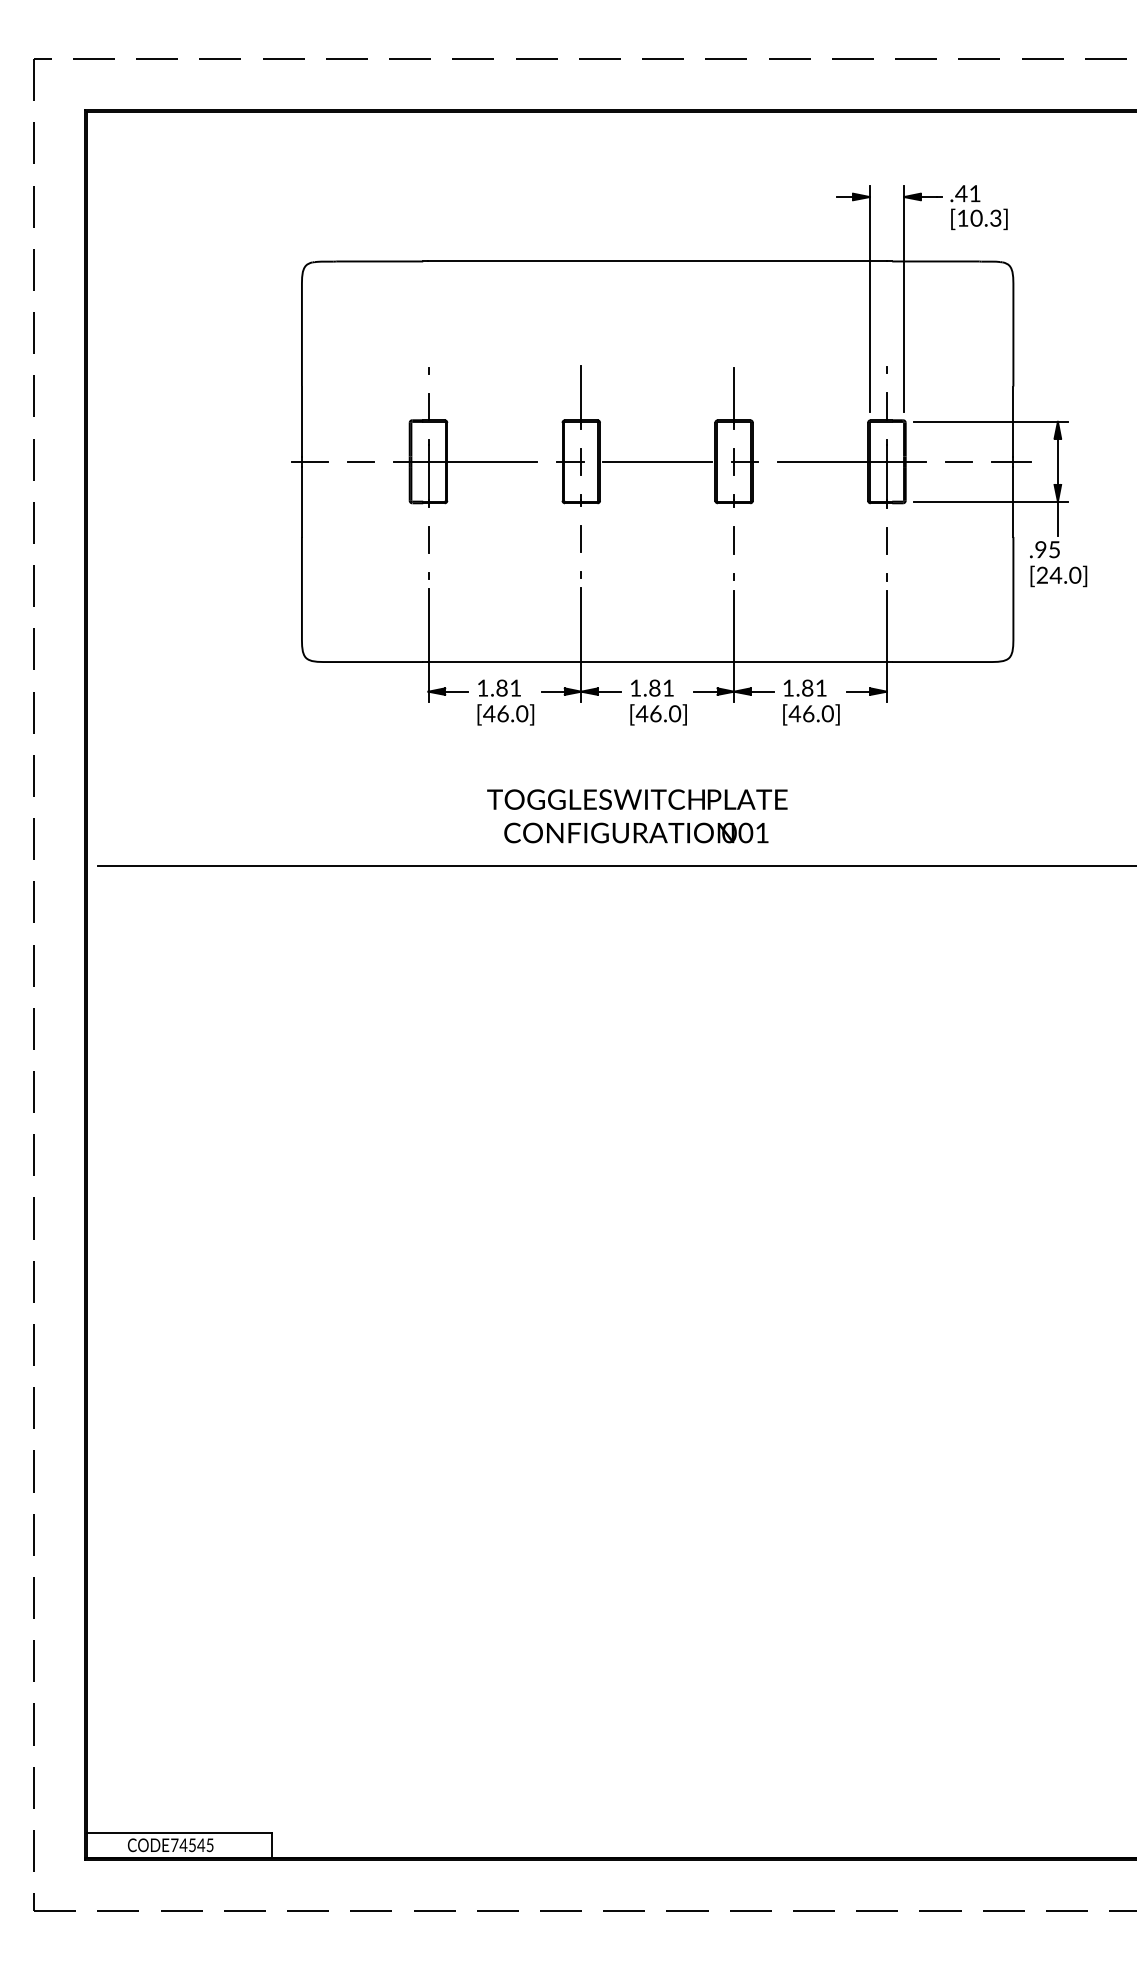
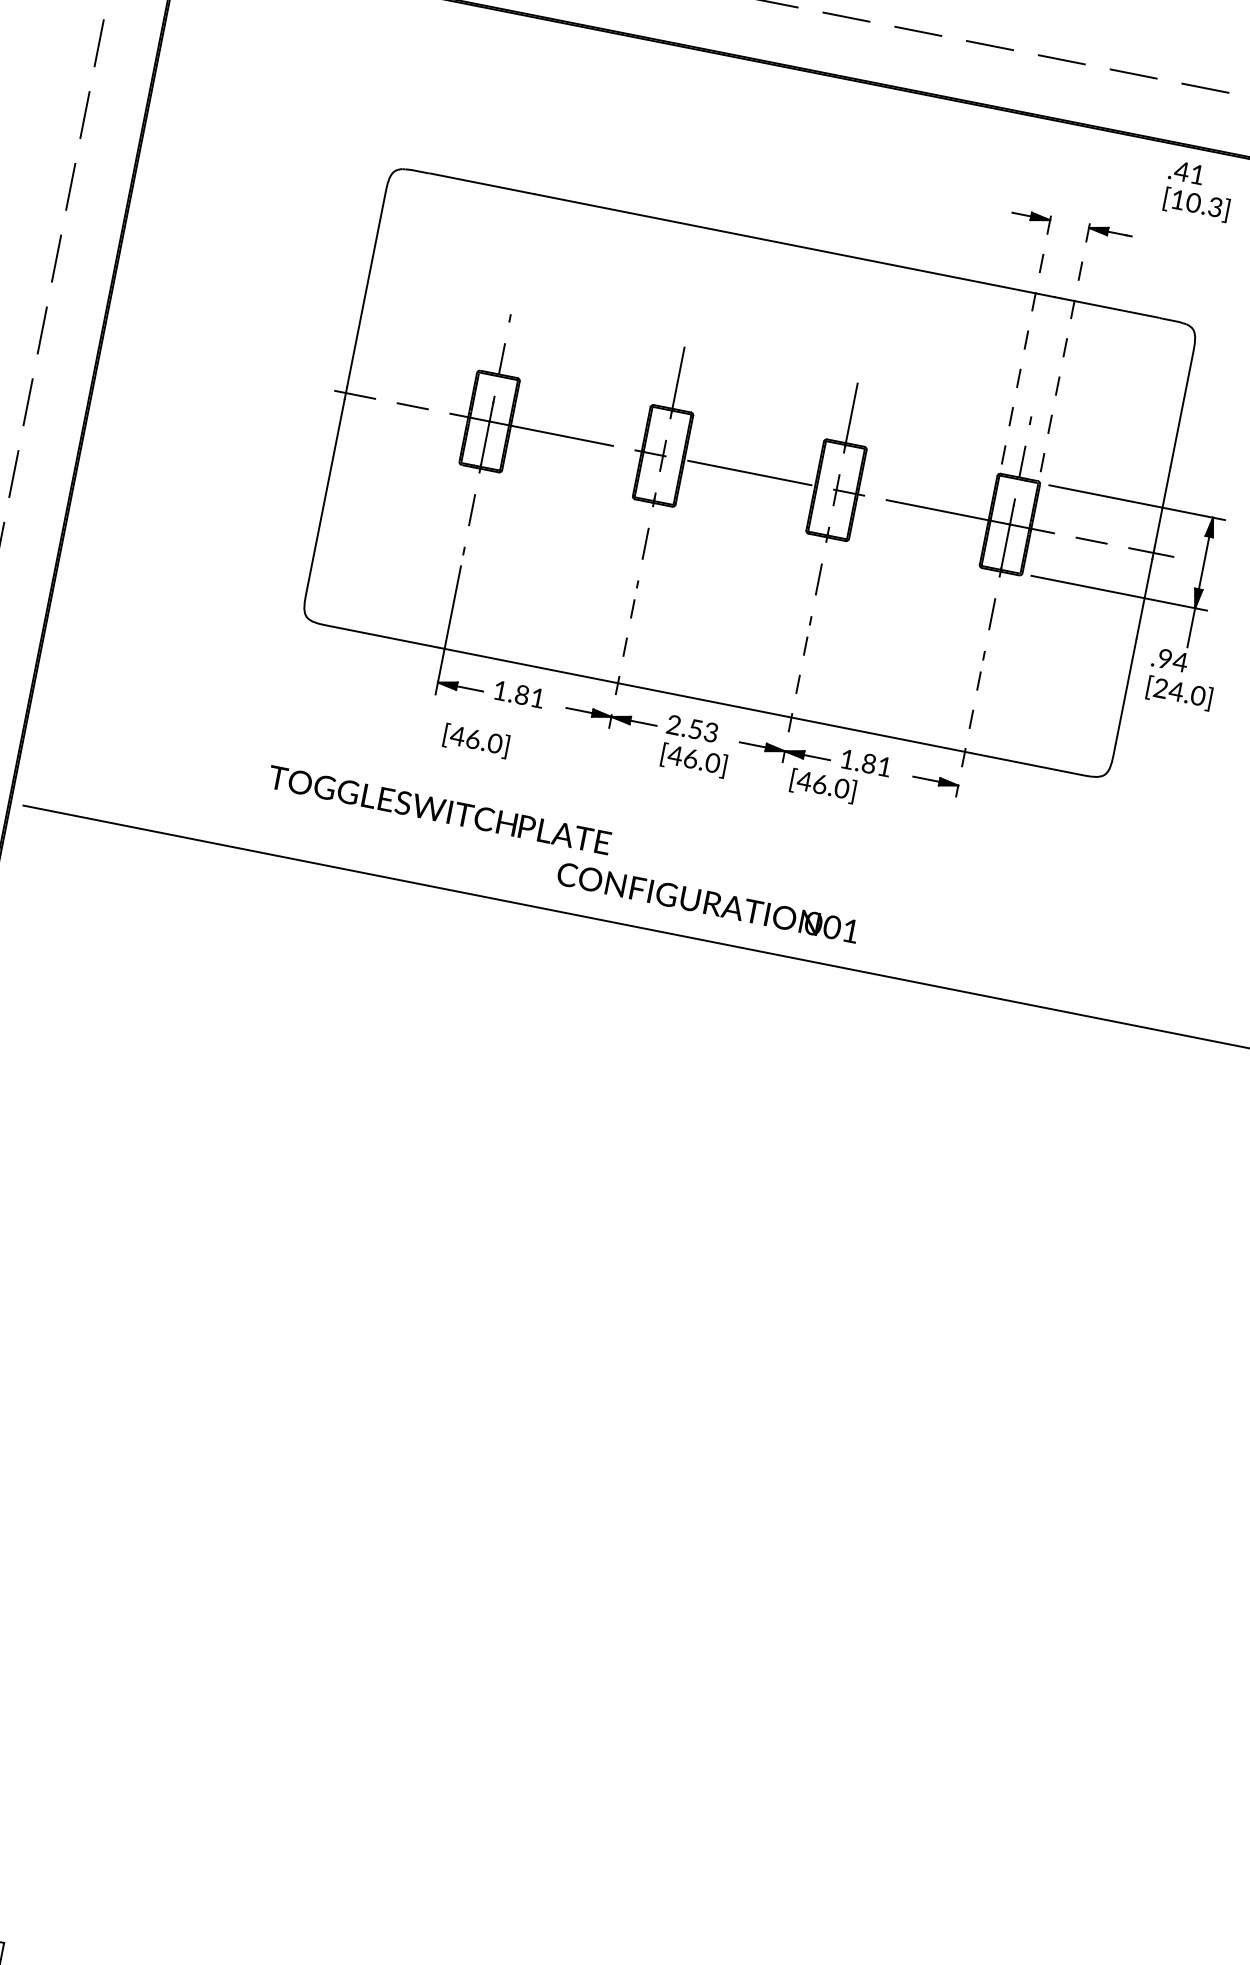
text: (978, 207) -> (1198, 191), moved
line: (869, 299) -> (1026, 336), solid -> dashed
line: (904, 299) -> (1066, 344), solid -> dashed
text: (1054, 549) -> (1180, 661), .95 -> .94
line: (581, 645) -> (622, 664), solid -> dashed
line: (734, 646) -> (795, 700), solid -> dashed
line: (886, 647) -> (967, 735), solid -> dashed
text: (651, 687) -> (692, 727), 1.81 -> 2.53
text: (505, 714) -> (475, 740), moved
text: (811, 714) -> (823, 785), moved
text: (637, 799) -> (439, 810), moved
text: (636, 832) -> (708, 902), moved

